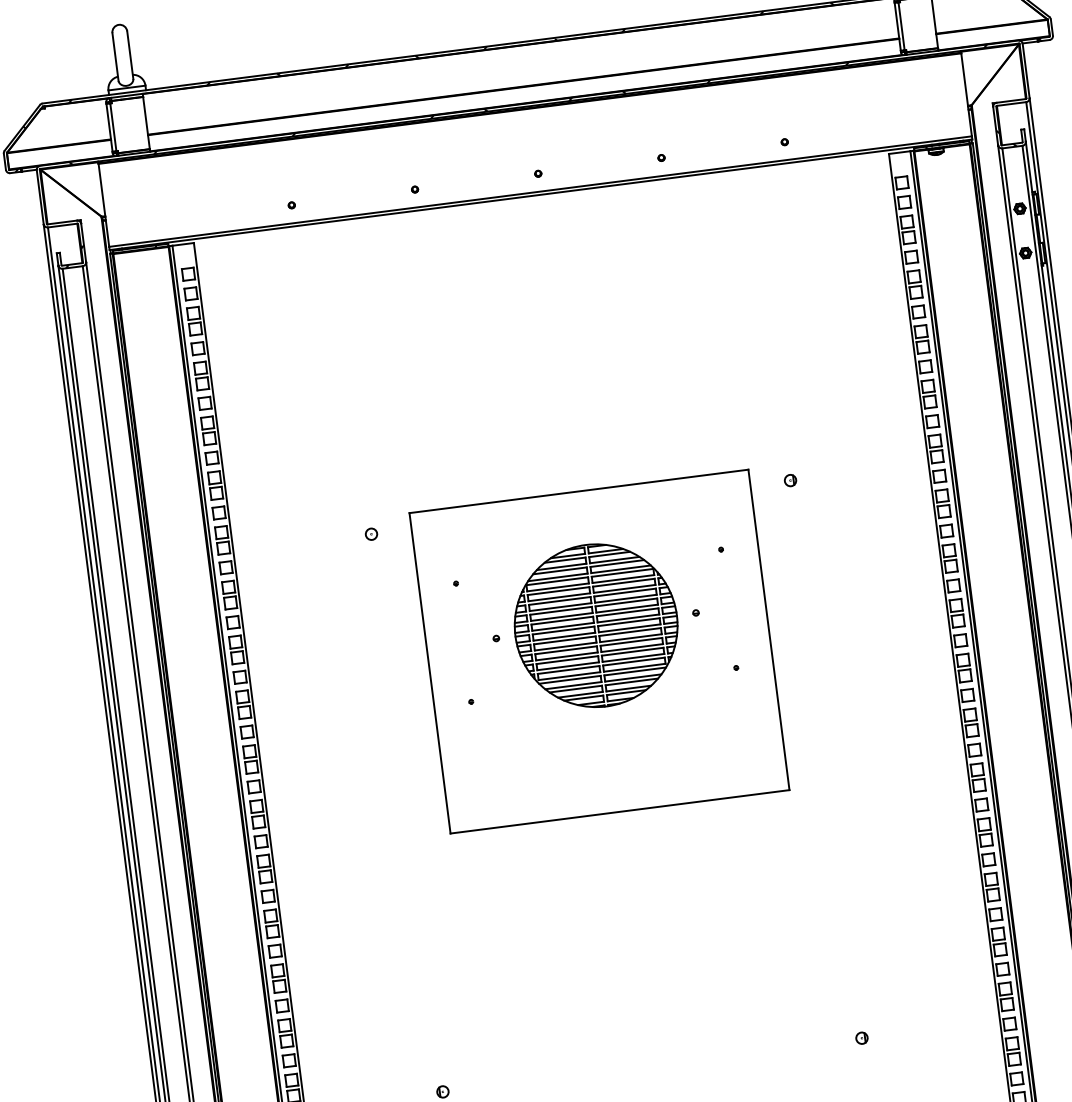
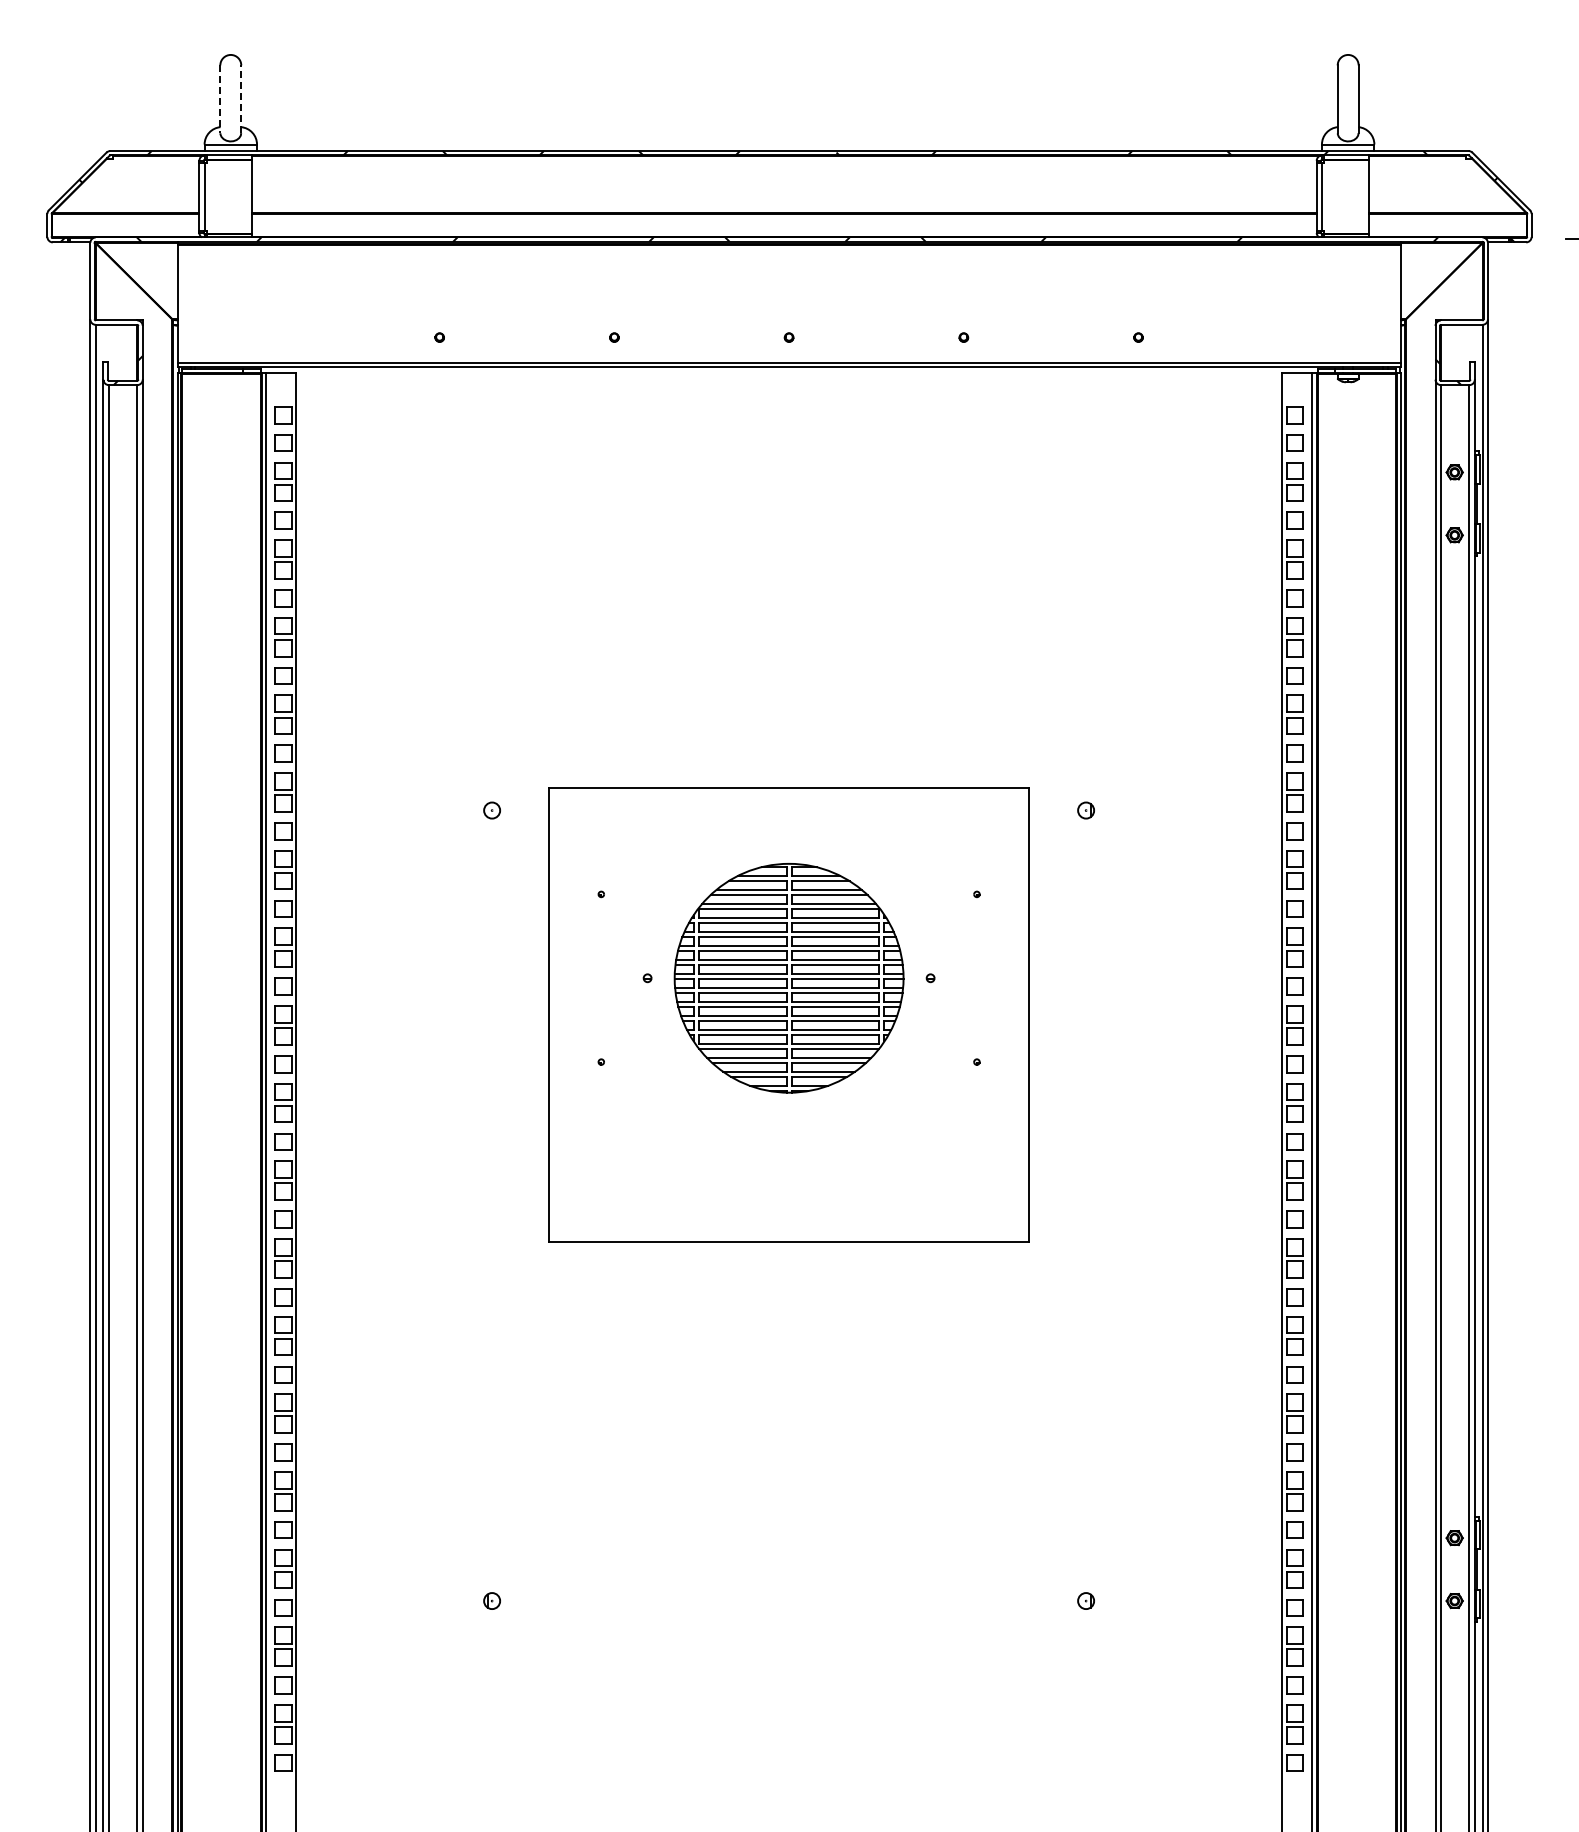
line: (130, 55) -> (241, 99), solid -> dashed
line: (115, 57) -> (220, 99), solid -> dashed

